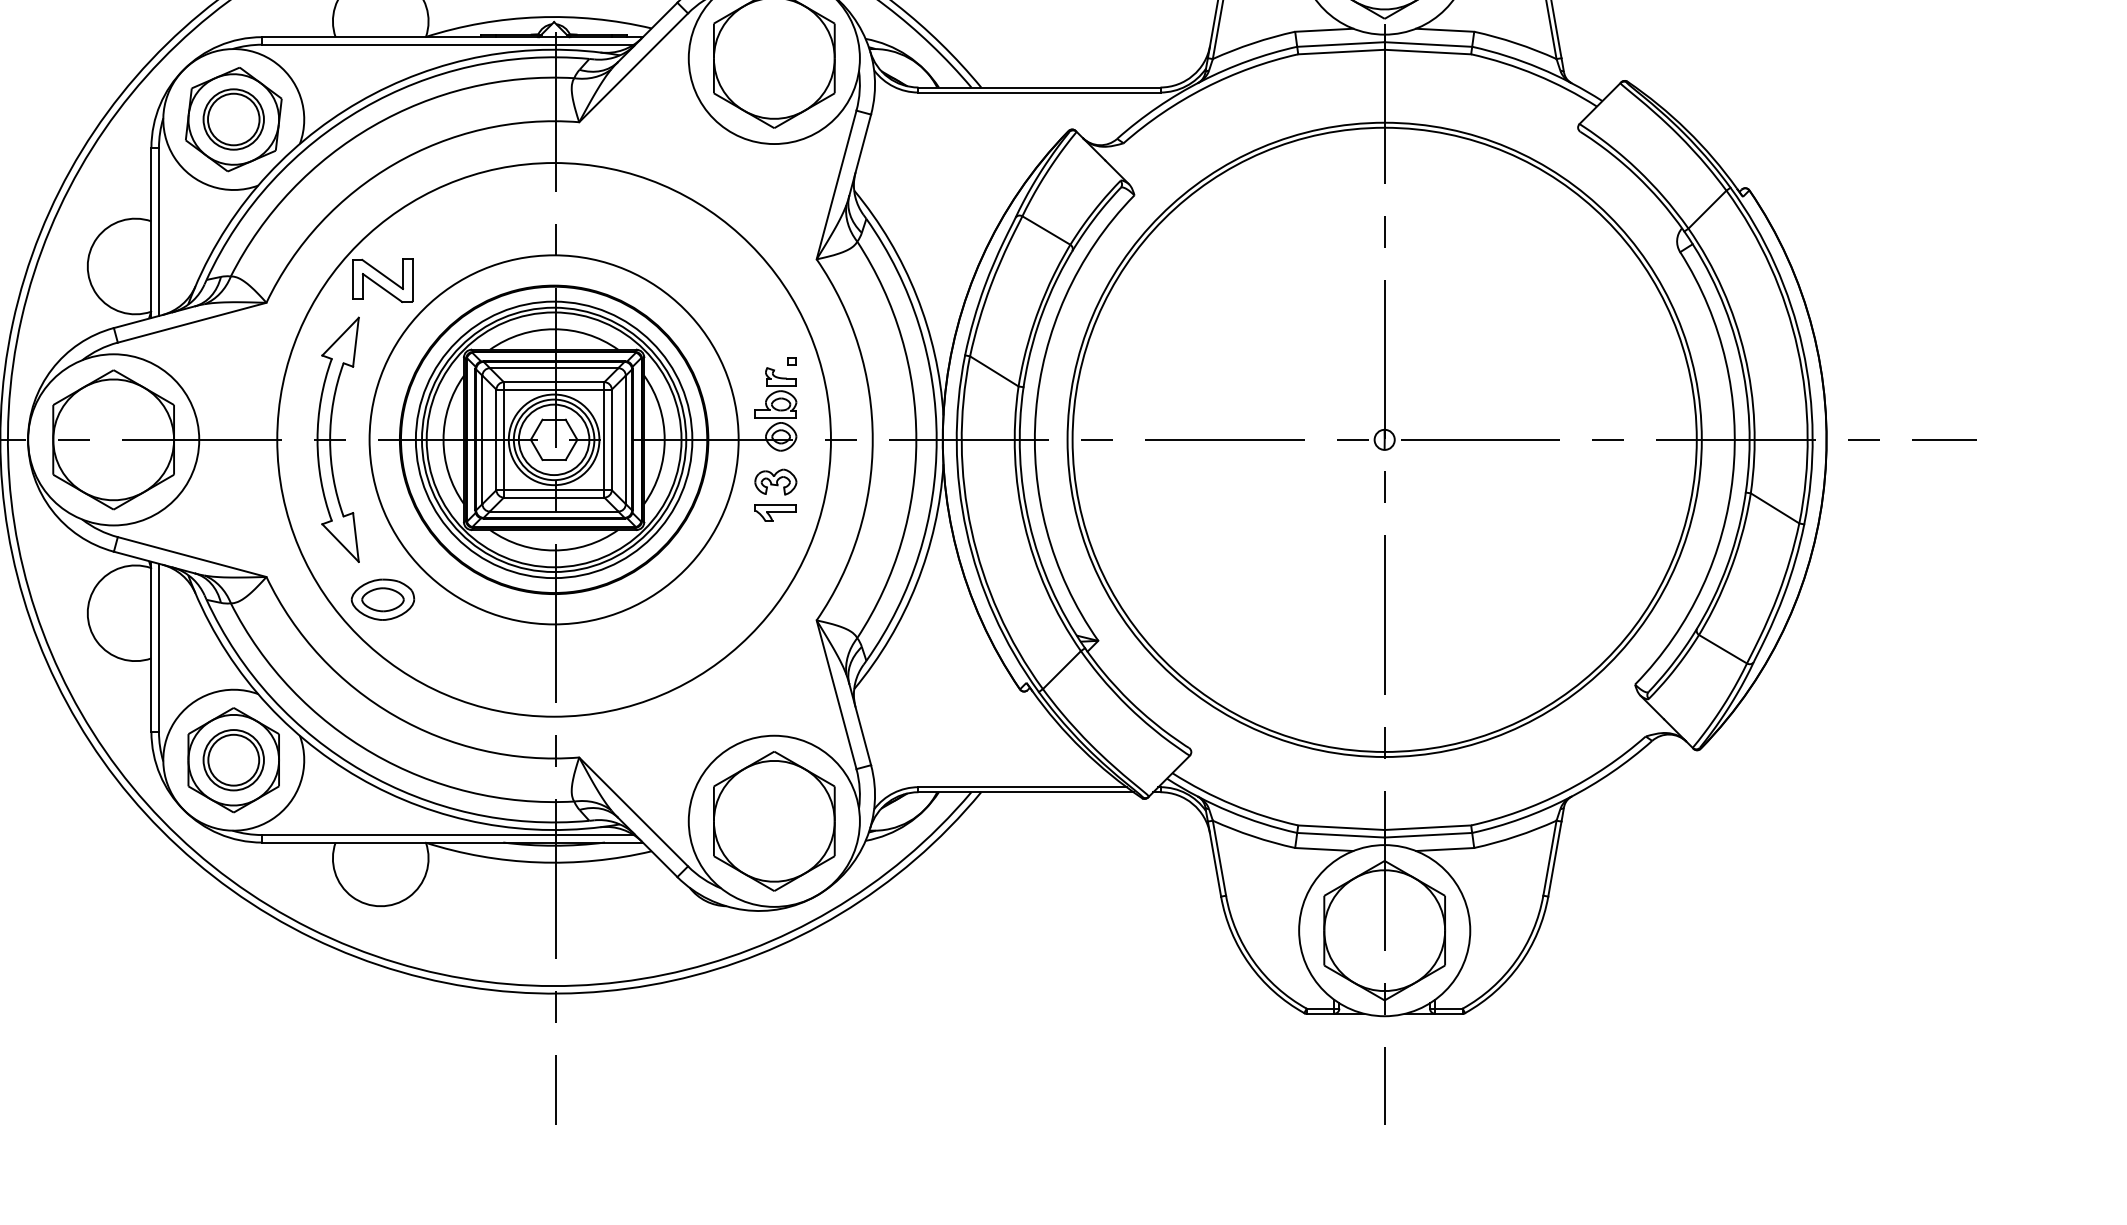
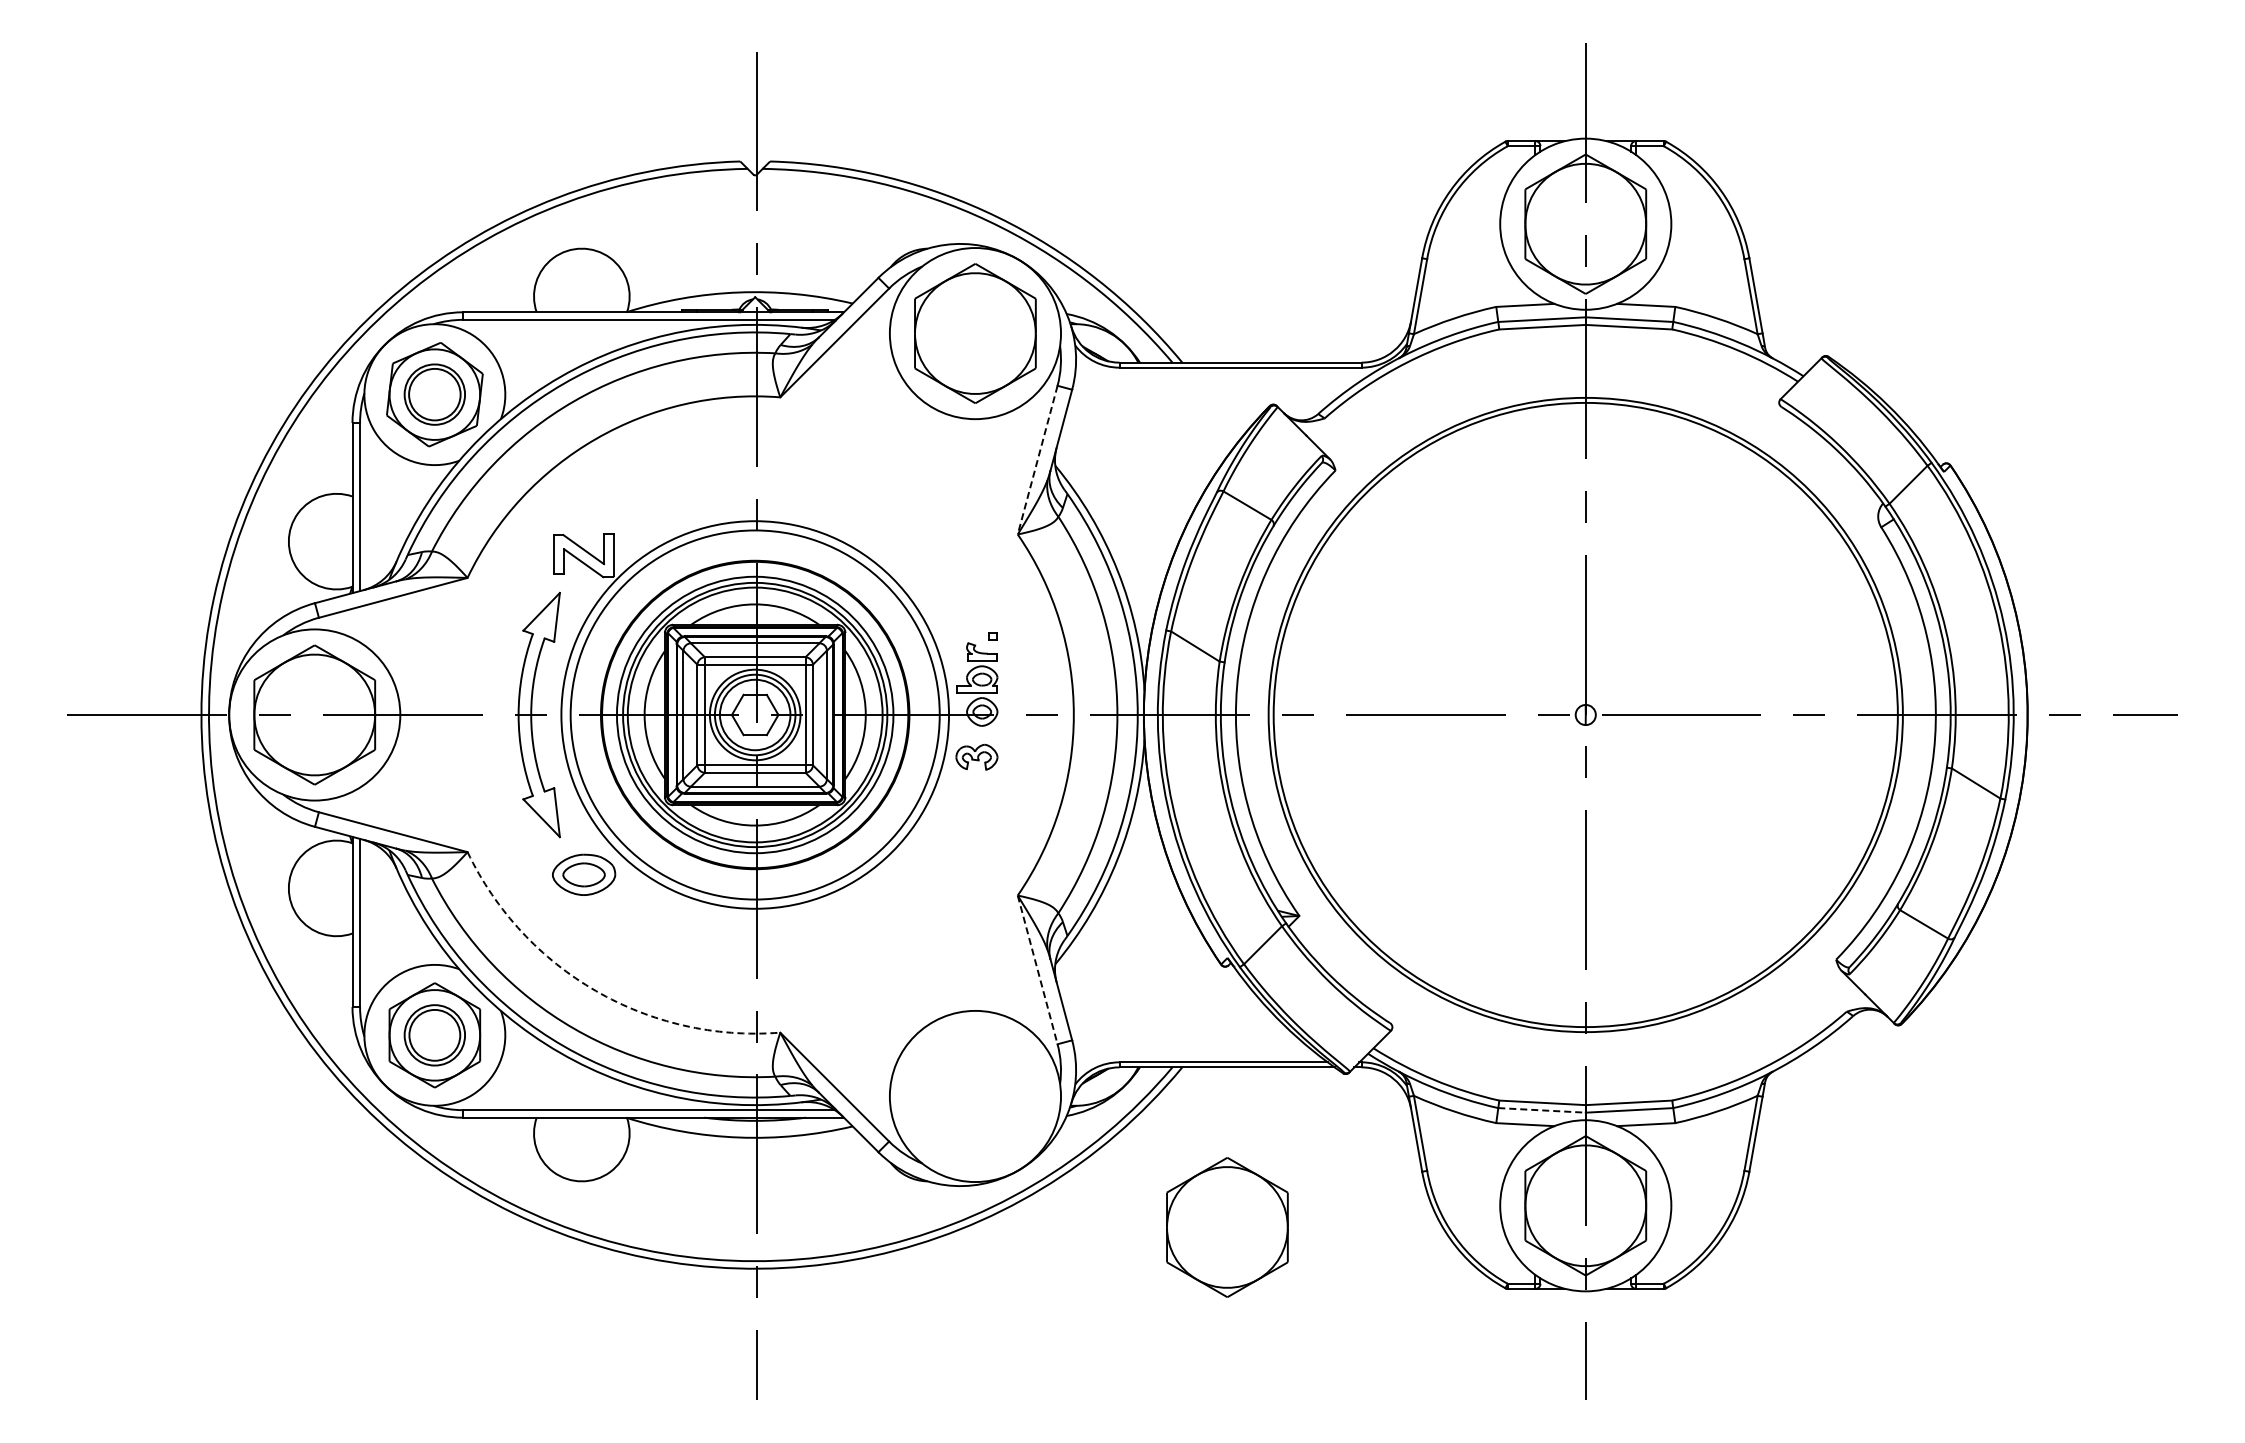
line: (836, 185) -> (1037, 460), solid -> dashed
circle: (554, 439) -> (755, 714), size x0.7
part: (775, 513) -> (976, 788), removed
line: (836, 694) -> (1037, 969), solid -> dashed
arc: (394, 715) -> (595, 990), solid -> dashed
part: (774, 821) -> (1227, 1227), moved
line: (1341, 835) -> (1542, 1110), solid -> dashed

